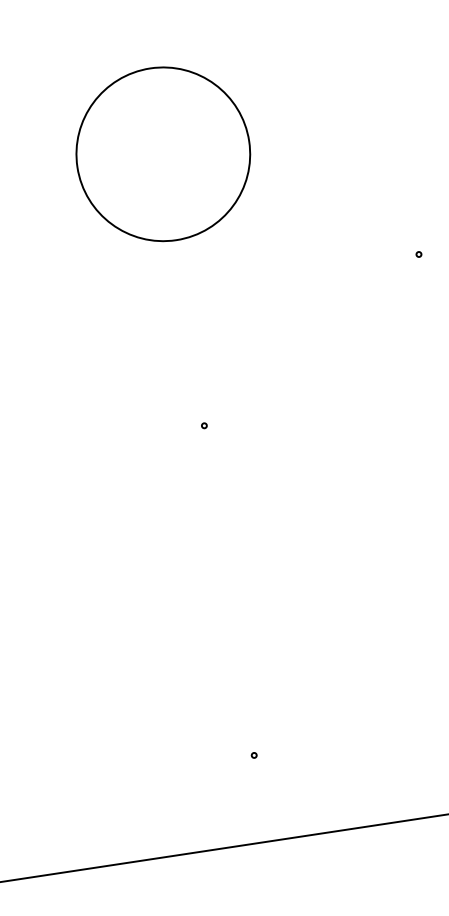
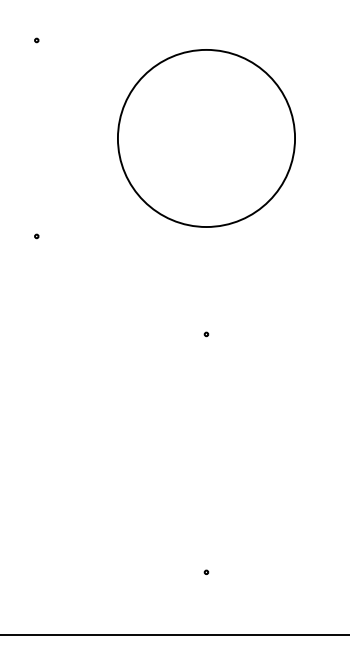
circle: (163, 154) -> (206, 138), size x1.43

